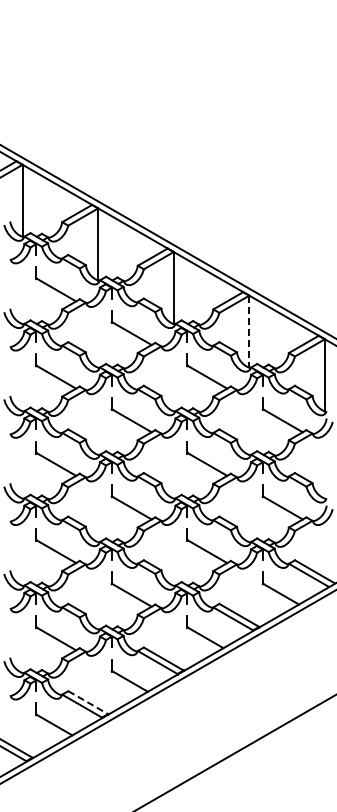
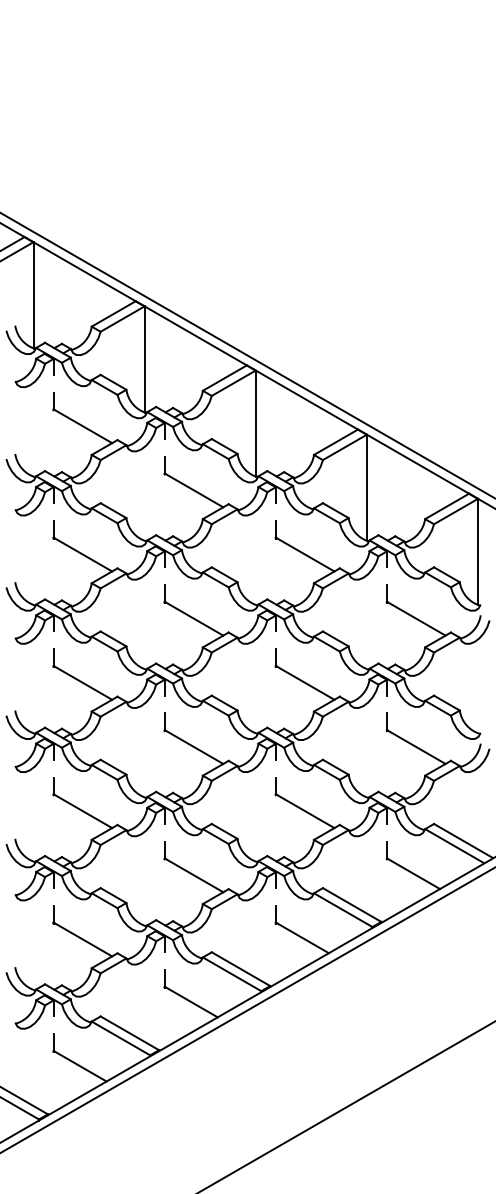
line: (249, 332) -> (367, 488), dashed -> solid
line: (88, 702) -> (130, 1033), dashed -> solid

